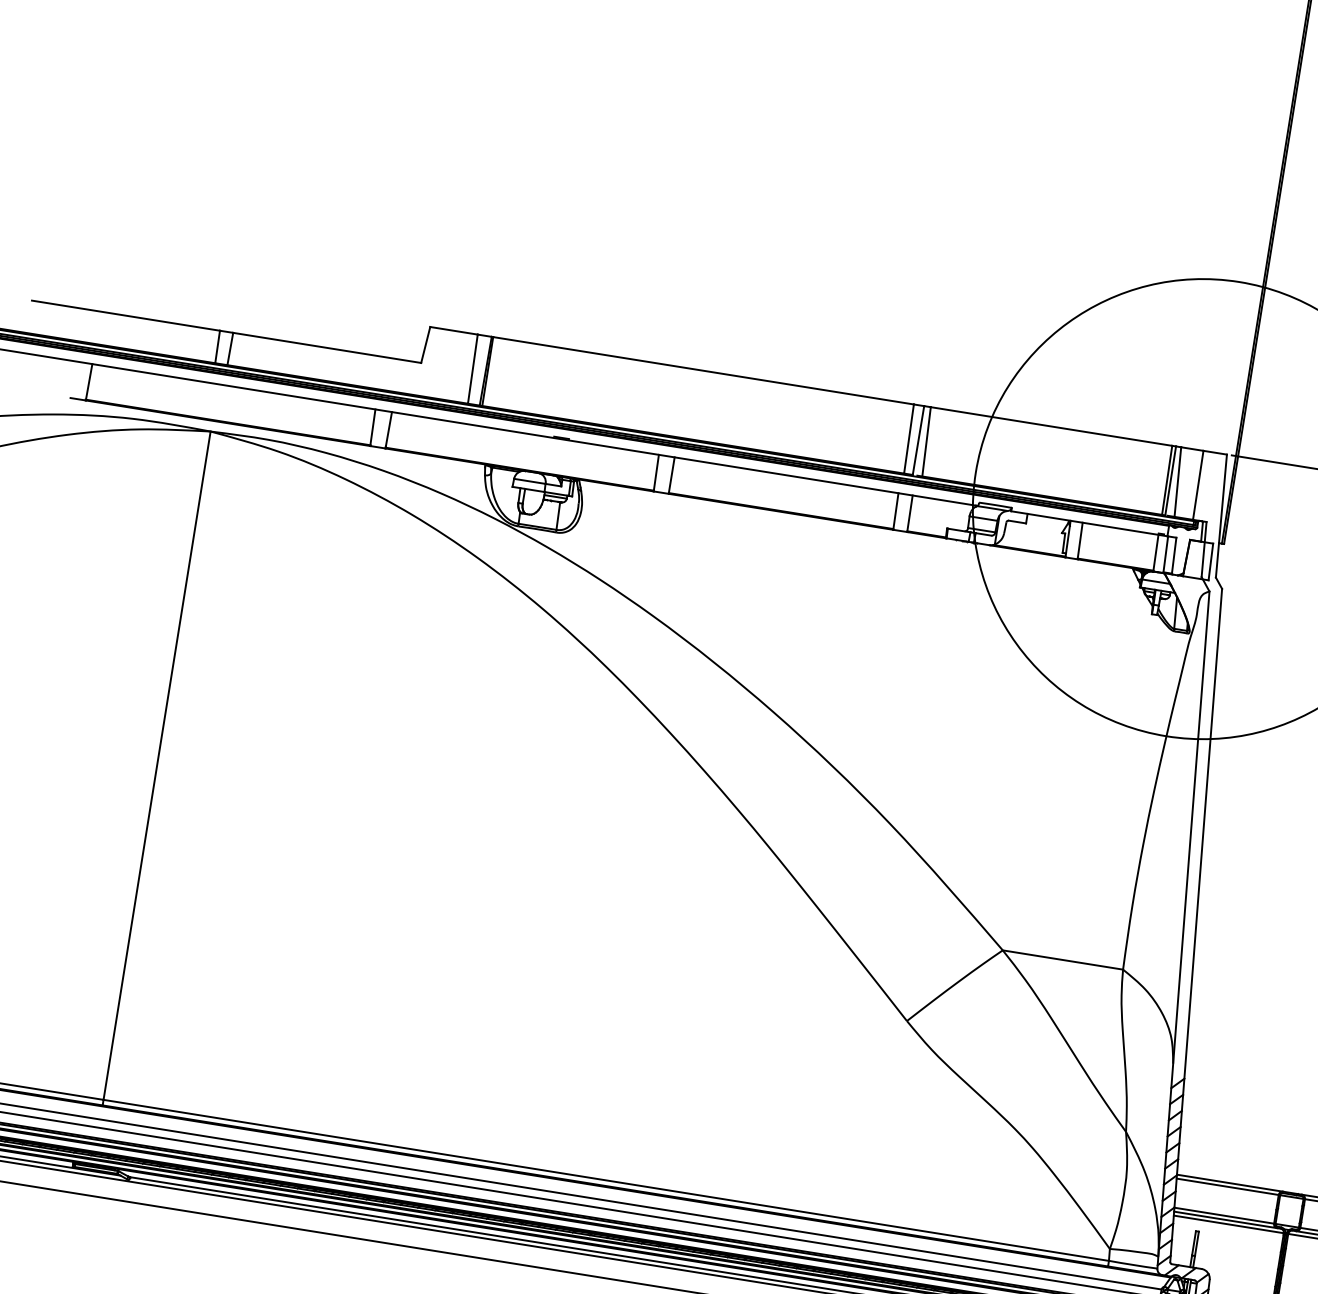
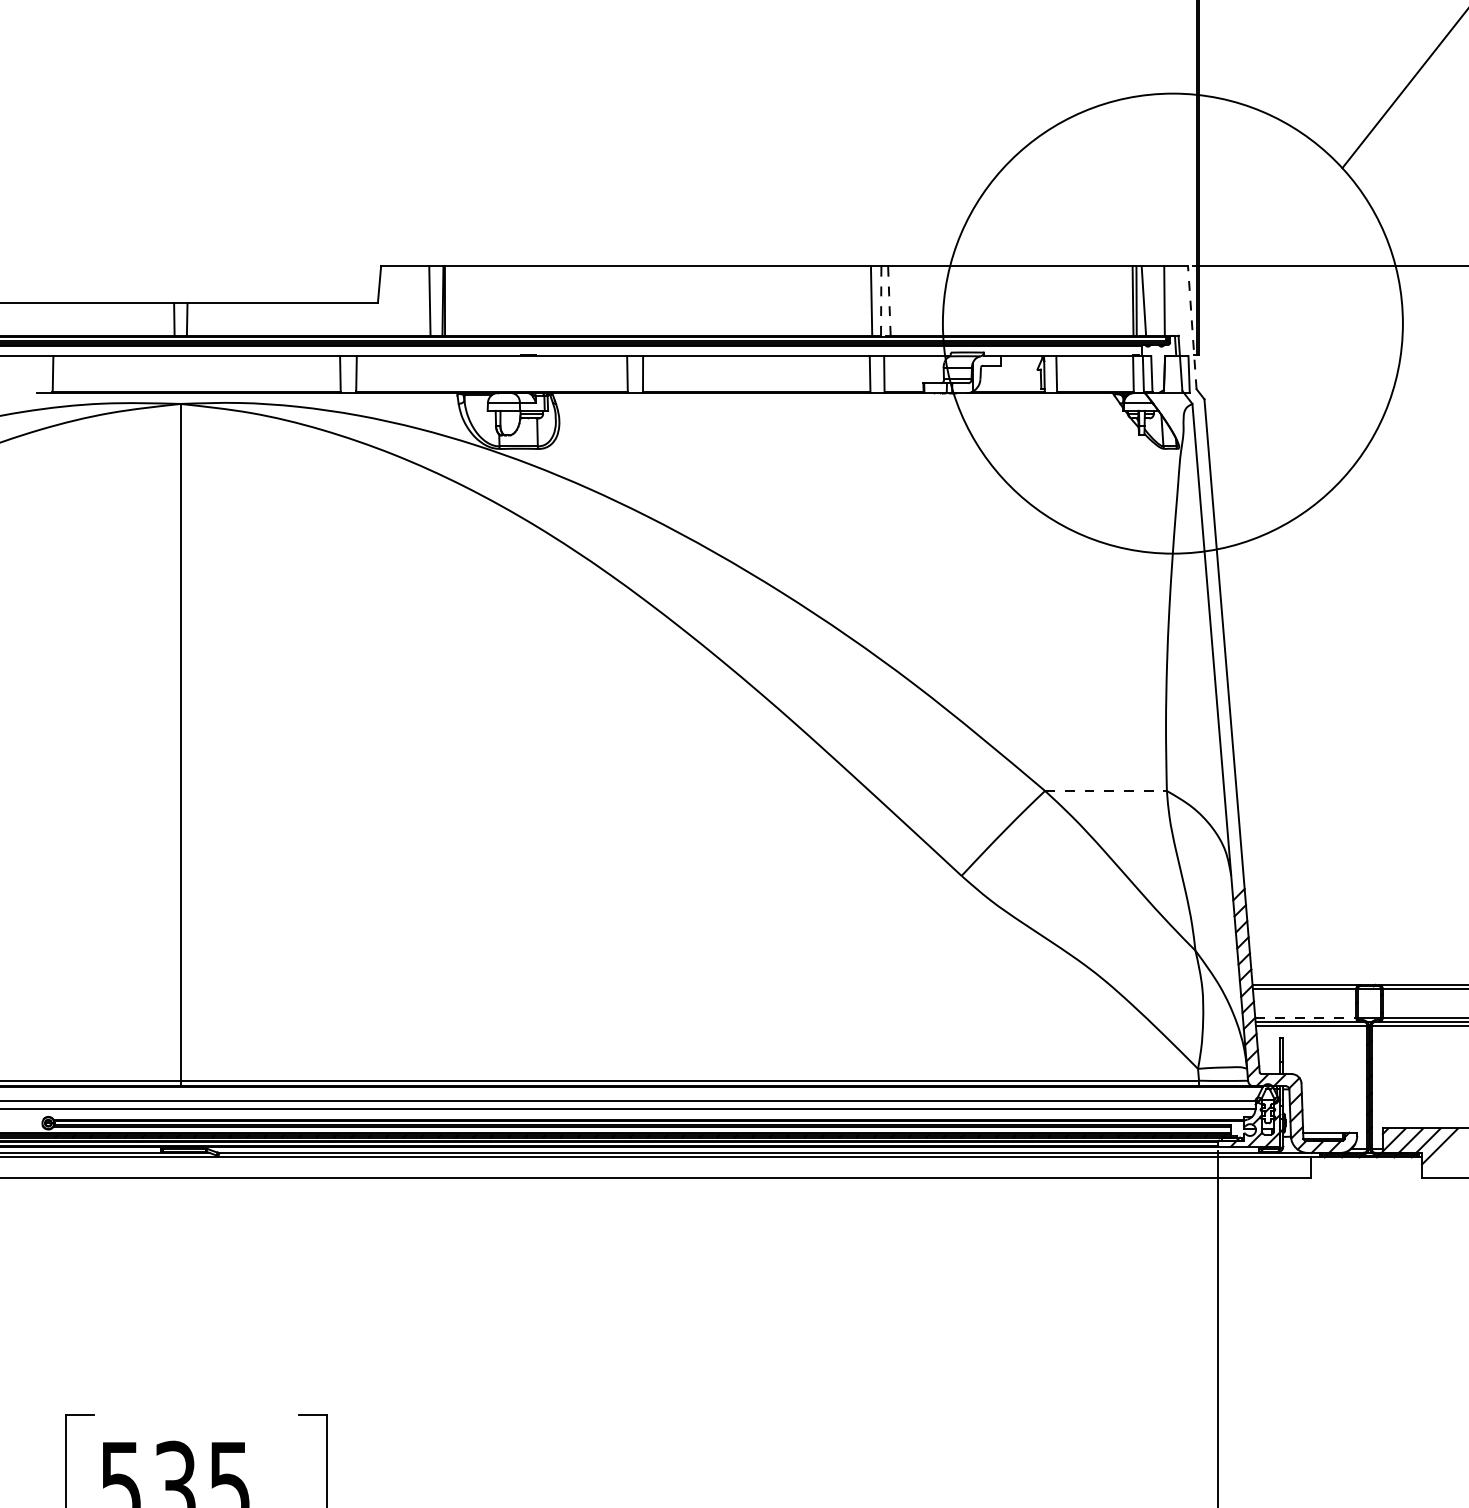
line: (918, 440) -> (881, 300), solid -> dashed
line: (926, 441) -> (889, 300), solid -> dashed
line: (1221, 516) -> (1192, 327), solid -> dashed
line: (1063, 959) -> (1106, 790), solid -> dashed
line: (1225, 1215) -> (1306, 1017), solid -> dashed

